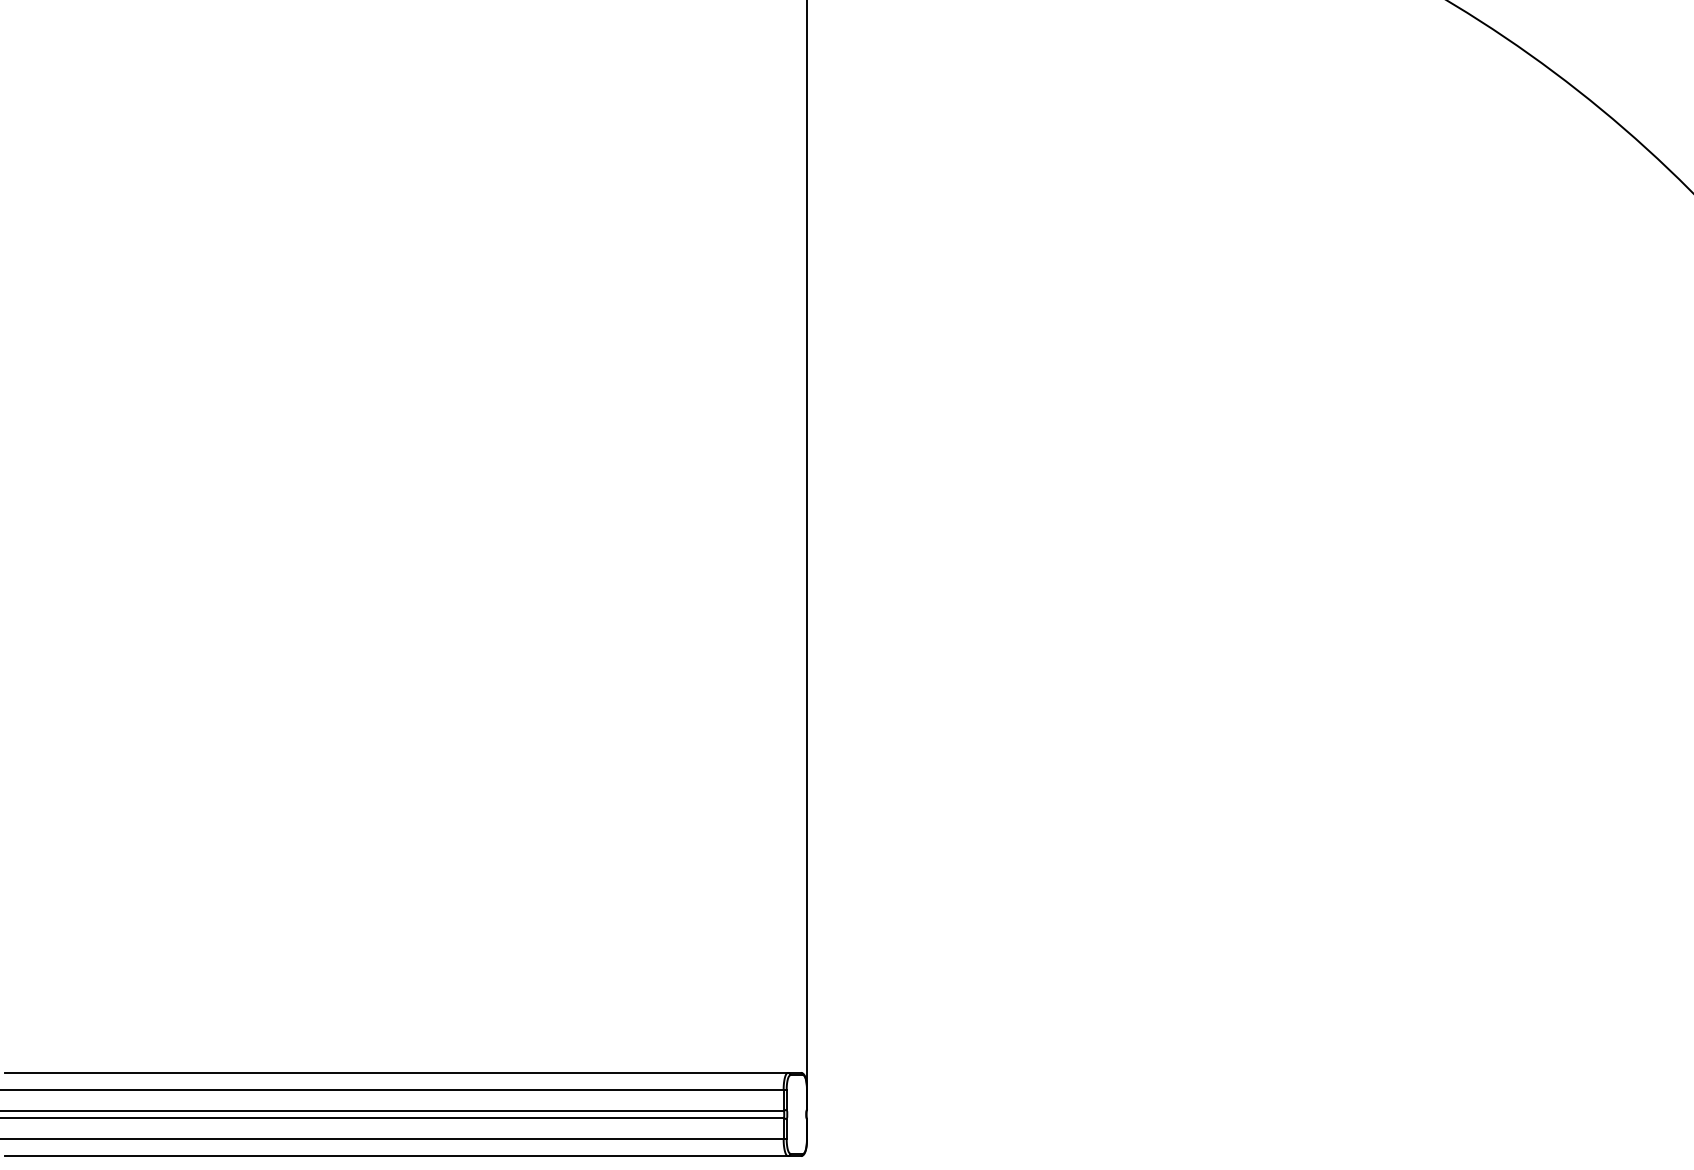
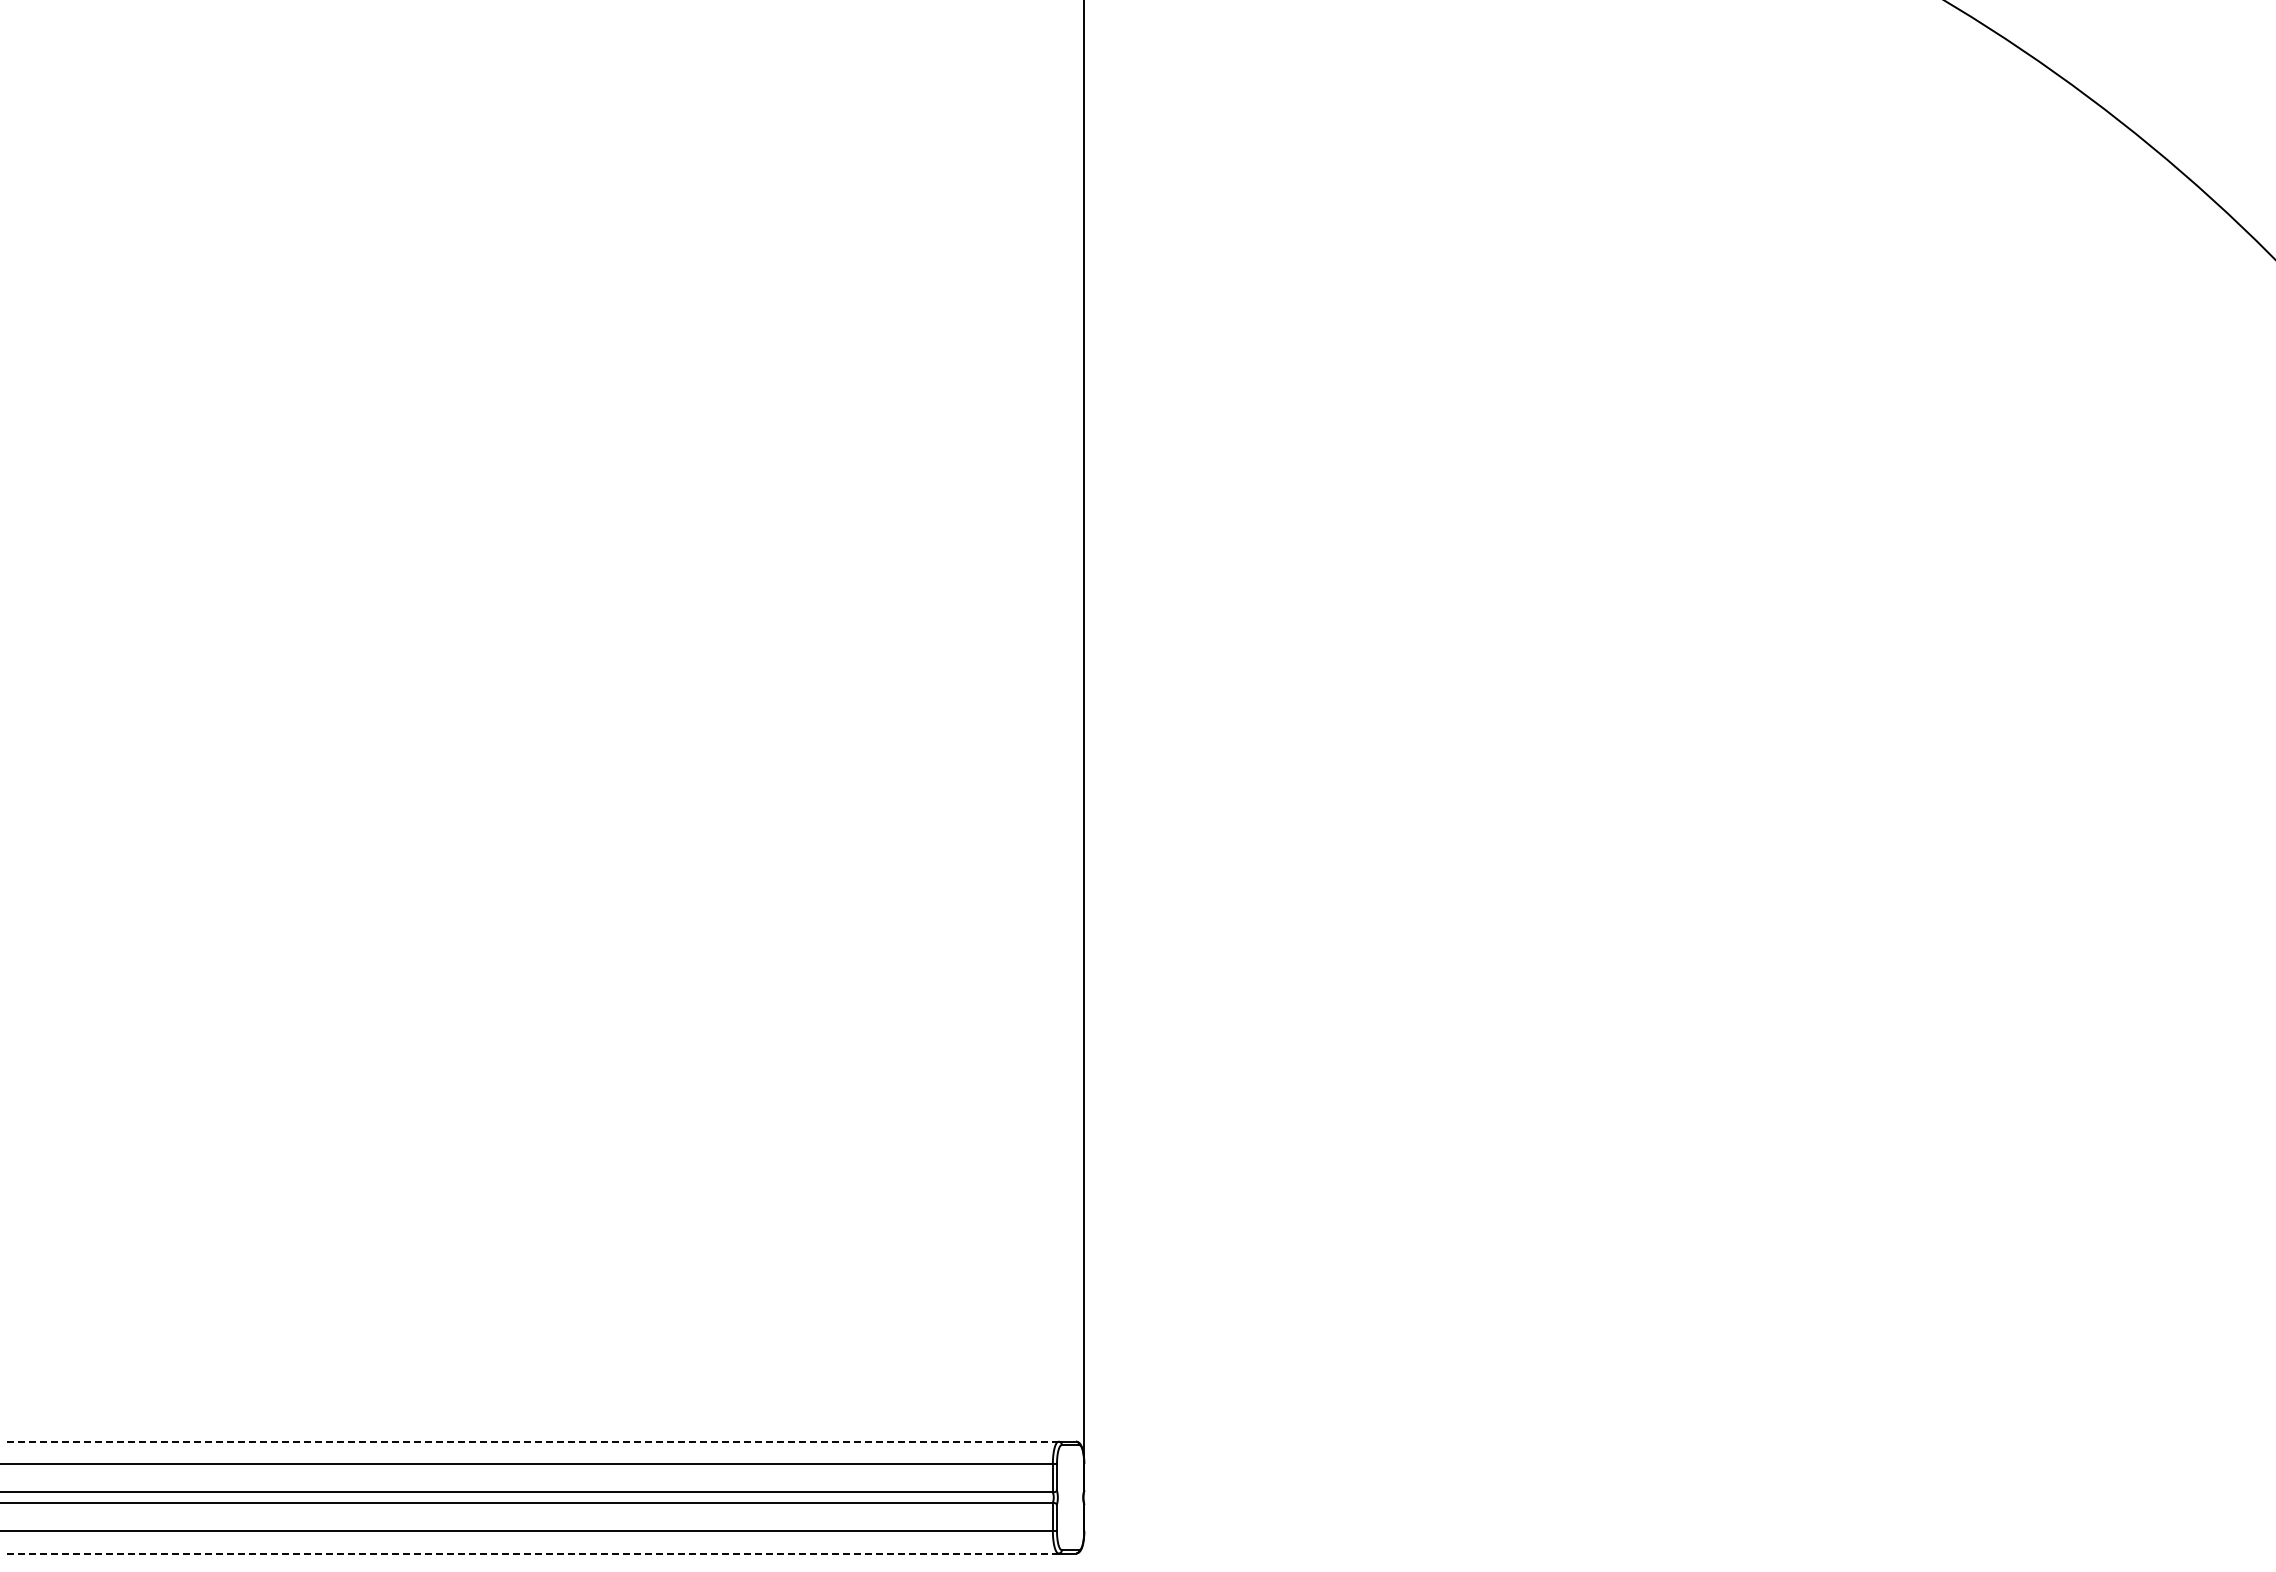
line: (396, 1072) -> (532, 1441), solid -> dashed
line: (396, 1156) -> (532, 1553), solid -> dashed

